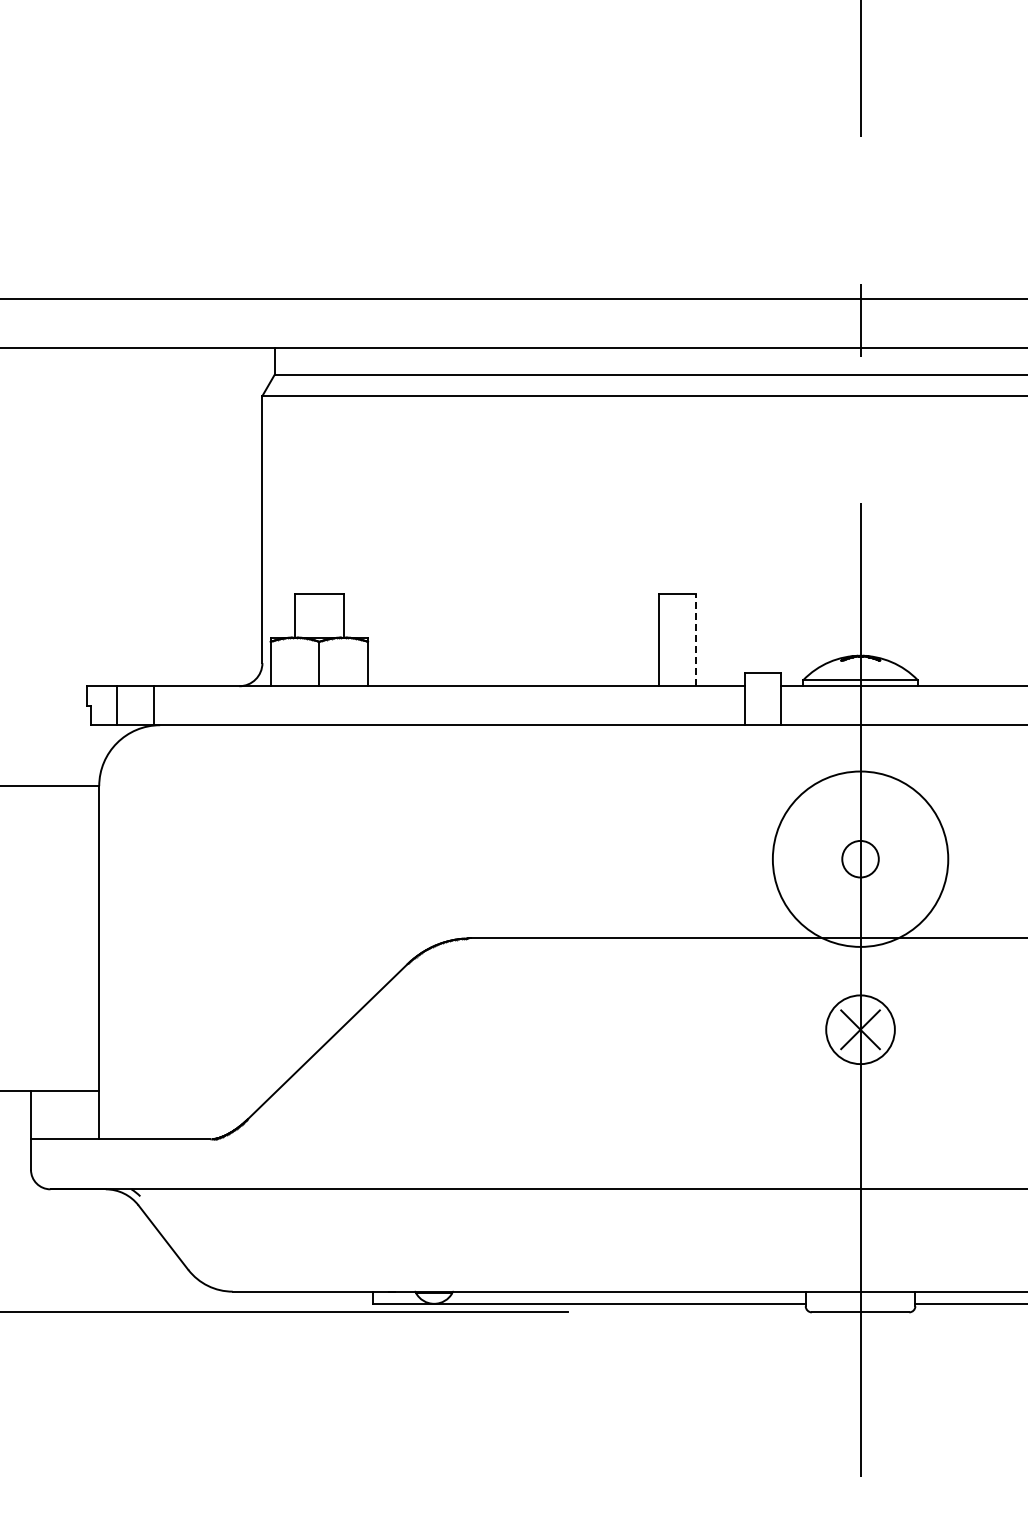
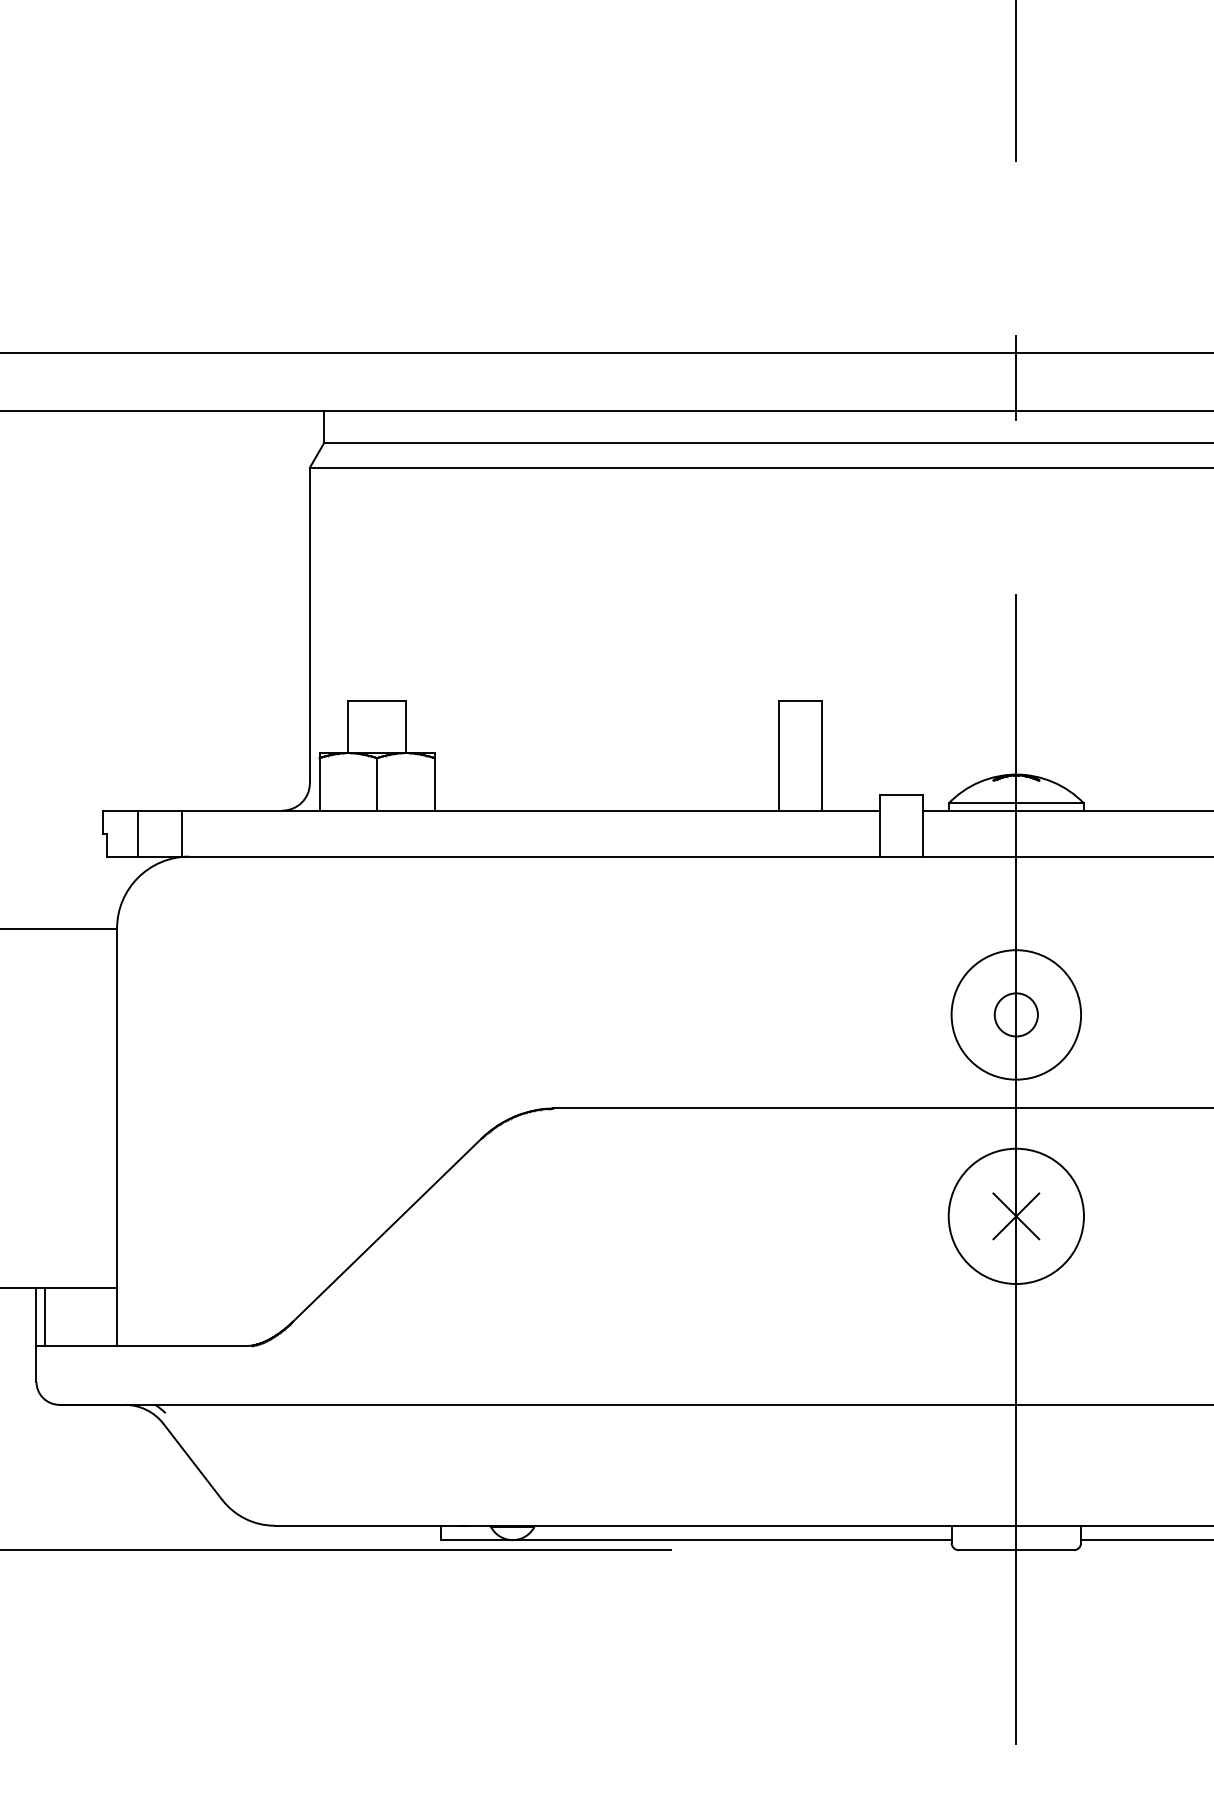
line: (695, 639) -> (821, 755), dashed -> solid
circle: (860, 859) -> (1016, 1015), size x0.62
circle: (860, 1029) -> (1016, 1216), size x1.67
line: (38, 1114) -> (45, 1316), added

